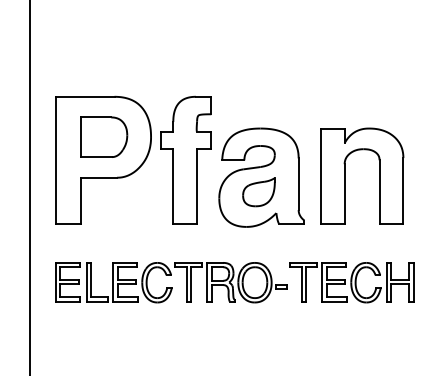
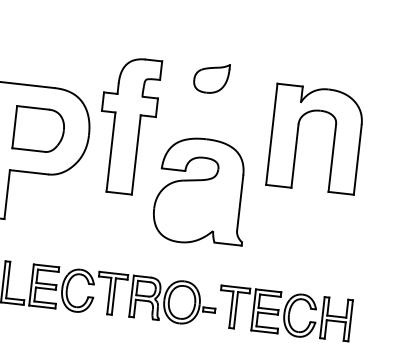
part: (185, 159) -> (127, 124), moved
part: (345, 175) -> (298, 136), moved
part: (258, 192) -> (210, 78), moved

